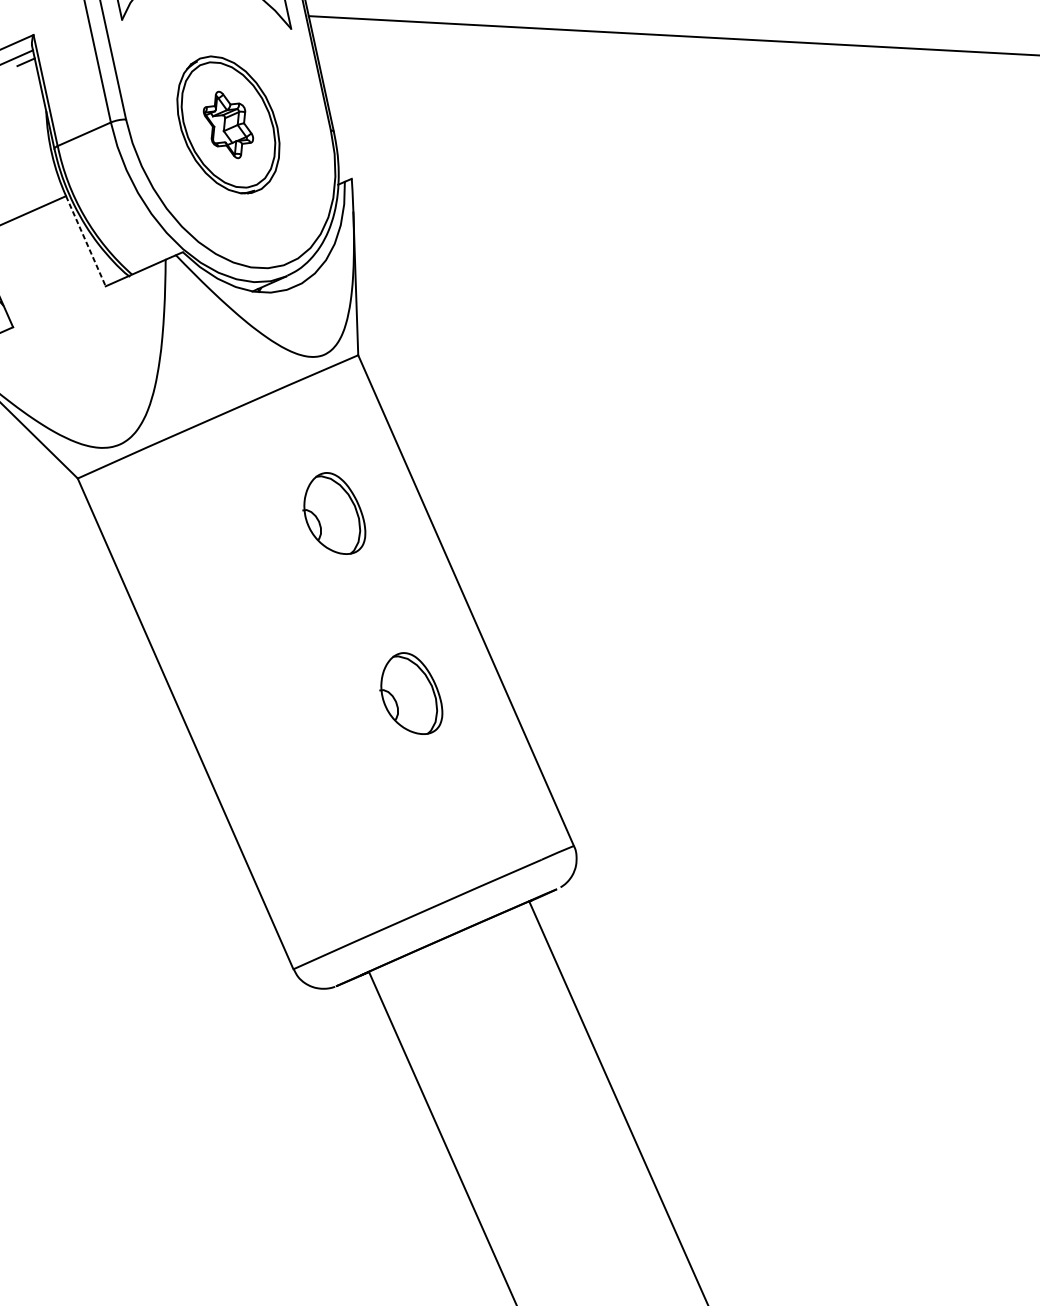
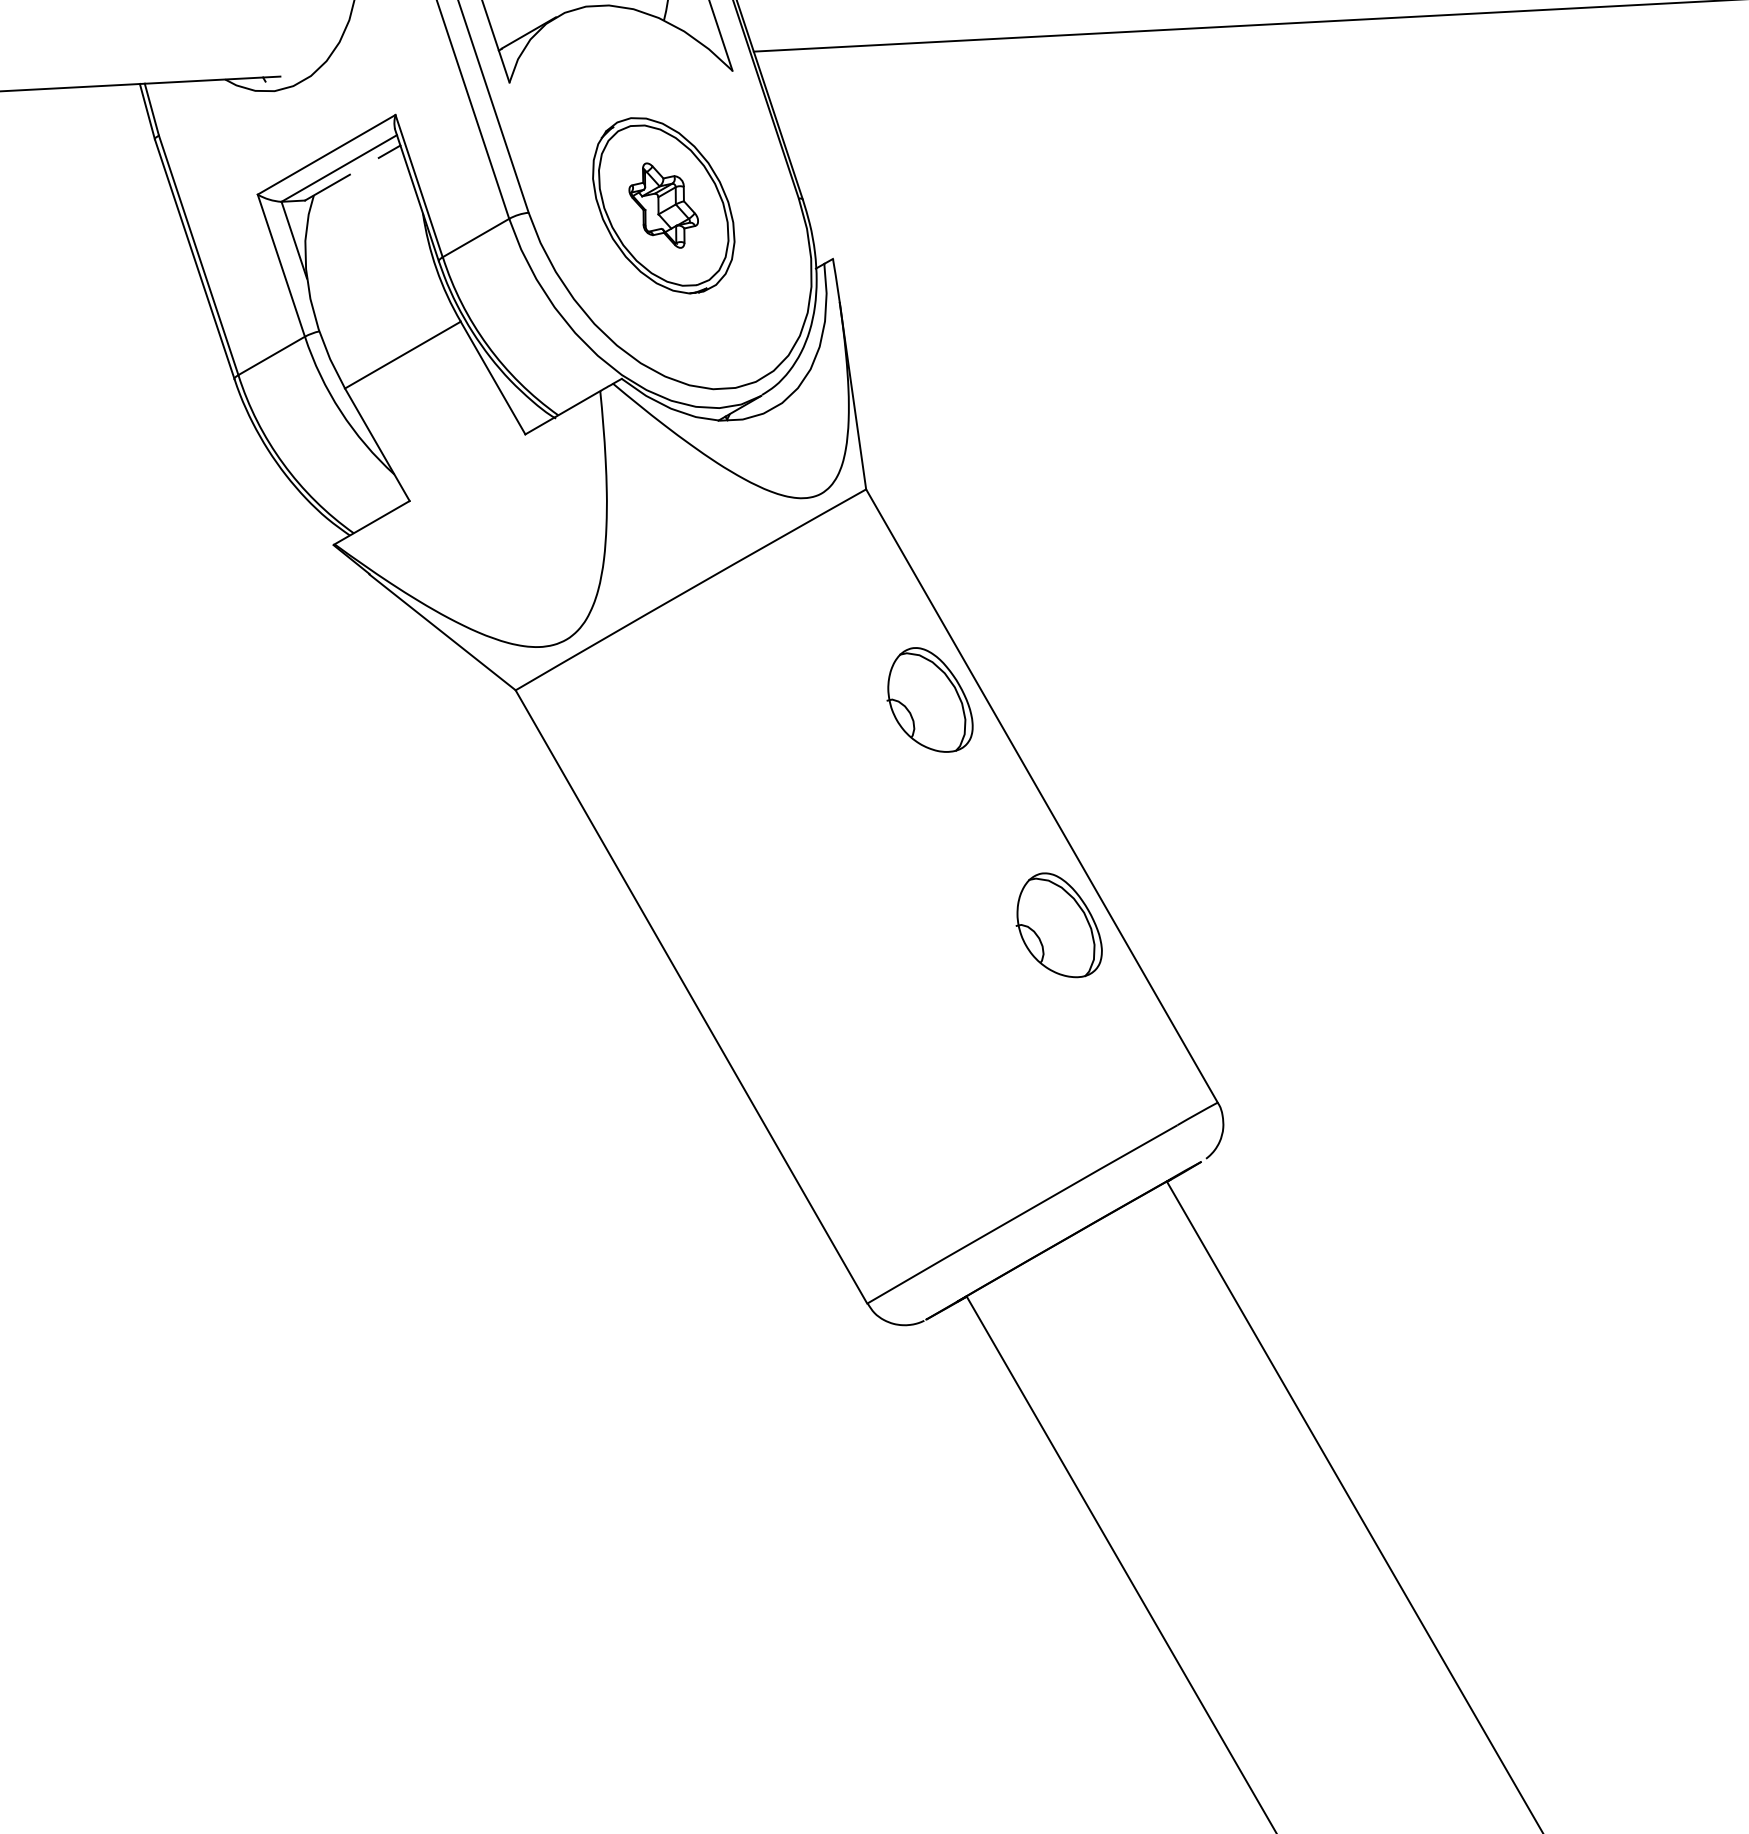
line: (86, 241) -> (493, 378), dashed -> solid
part: (334, 512) -> (929, 699), moved
part: (411, 693) -> (1058, 925), moved

